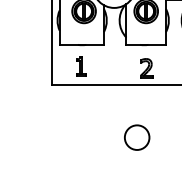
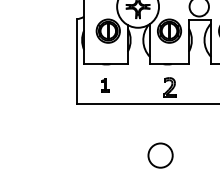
part: (81, 66) -> (105, 85), size x0.7

